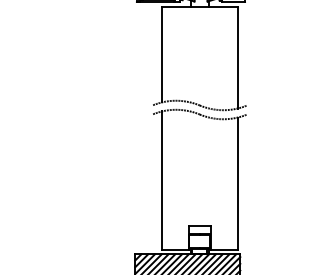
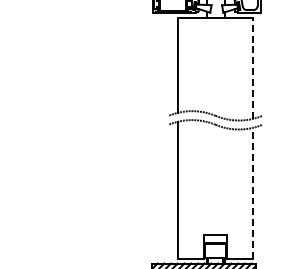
line: (237, 57) -> (252, 68), solid -> dashed
line: (237, 183) -> (252, 193), solid -> dashed

